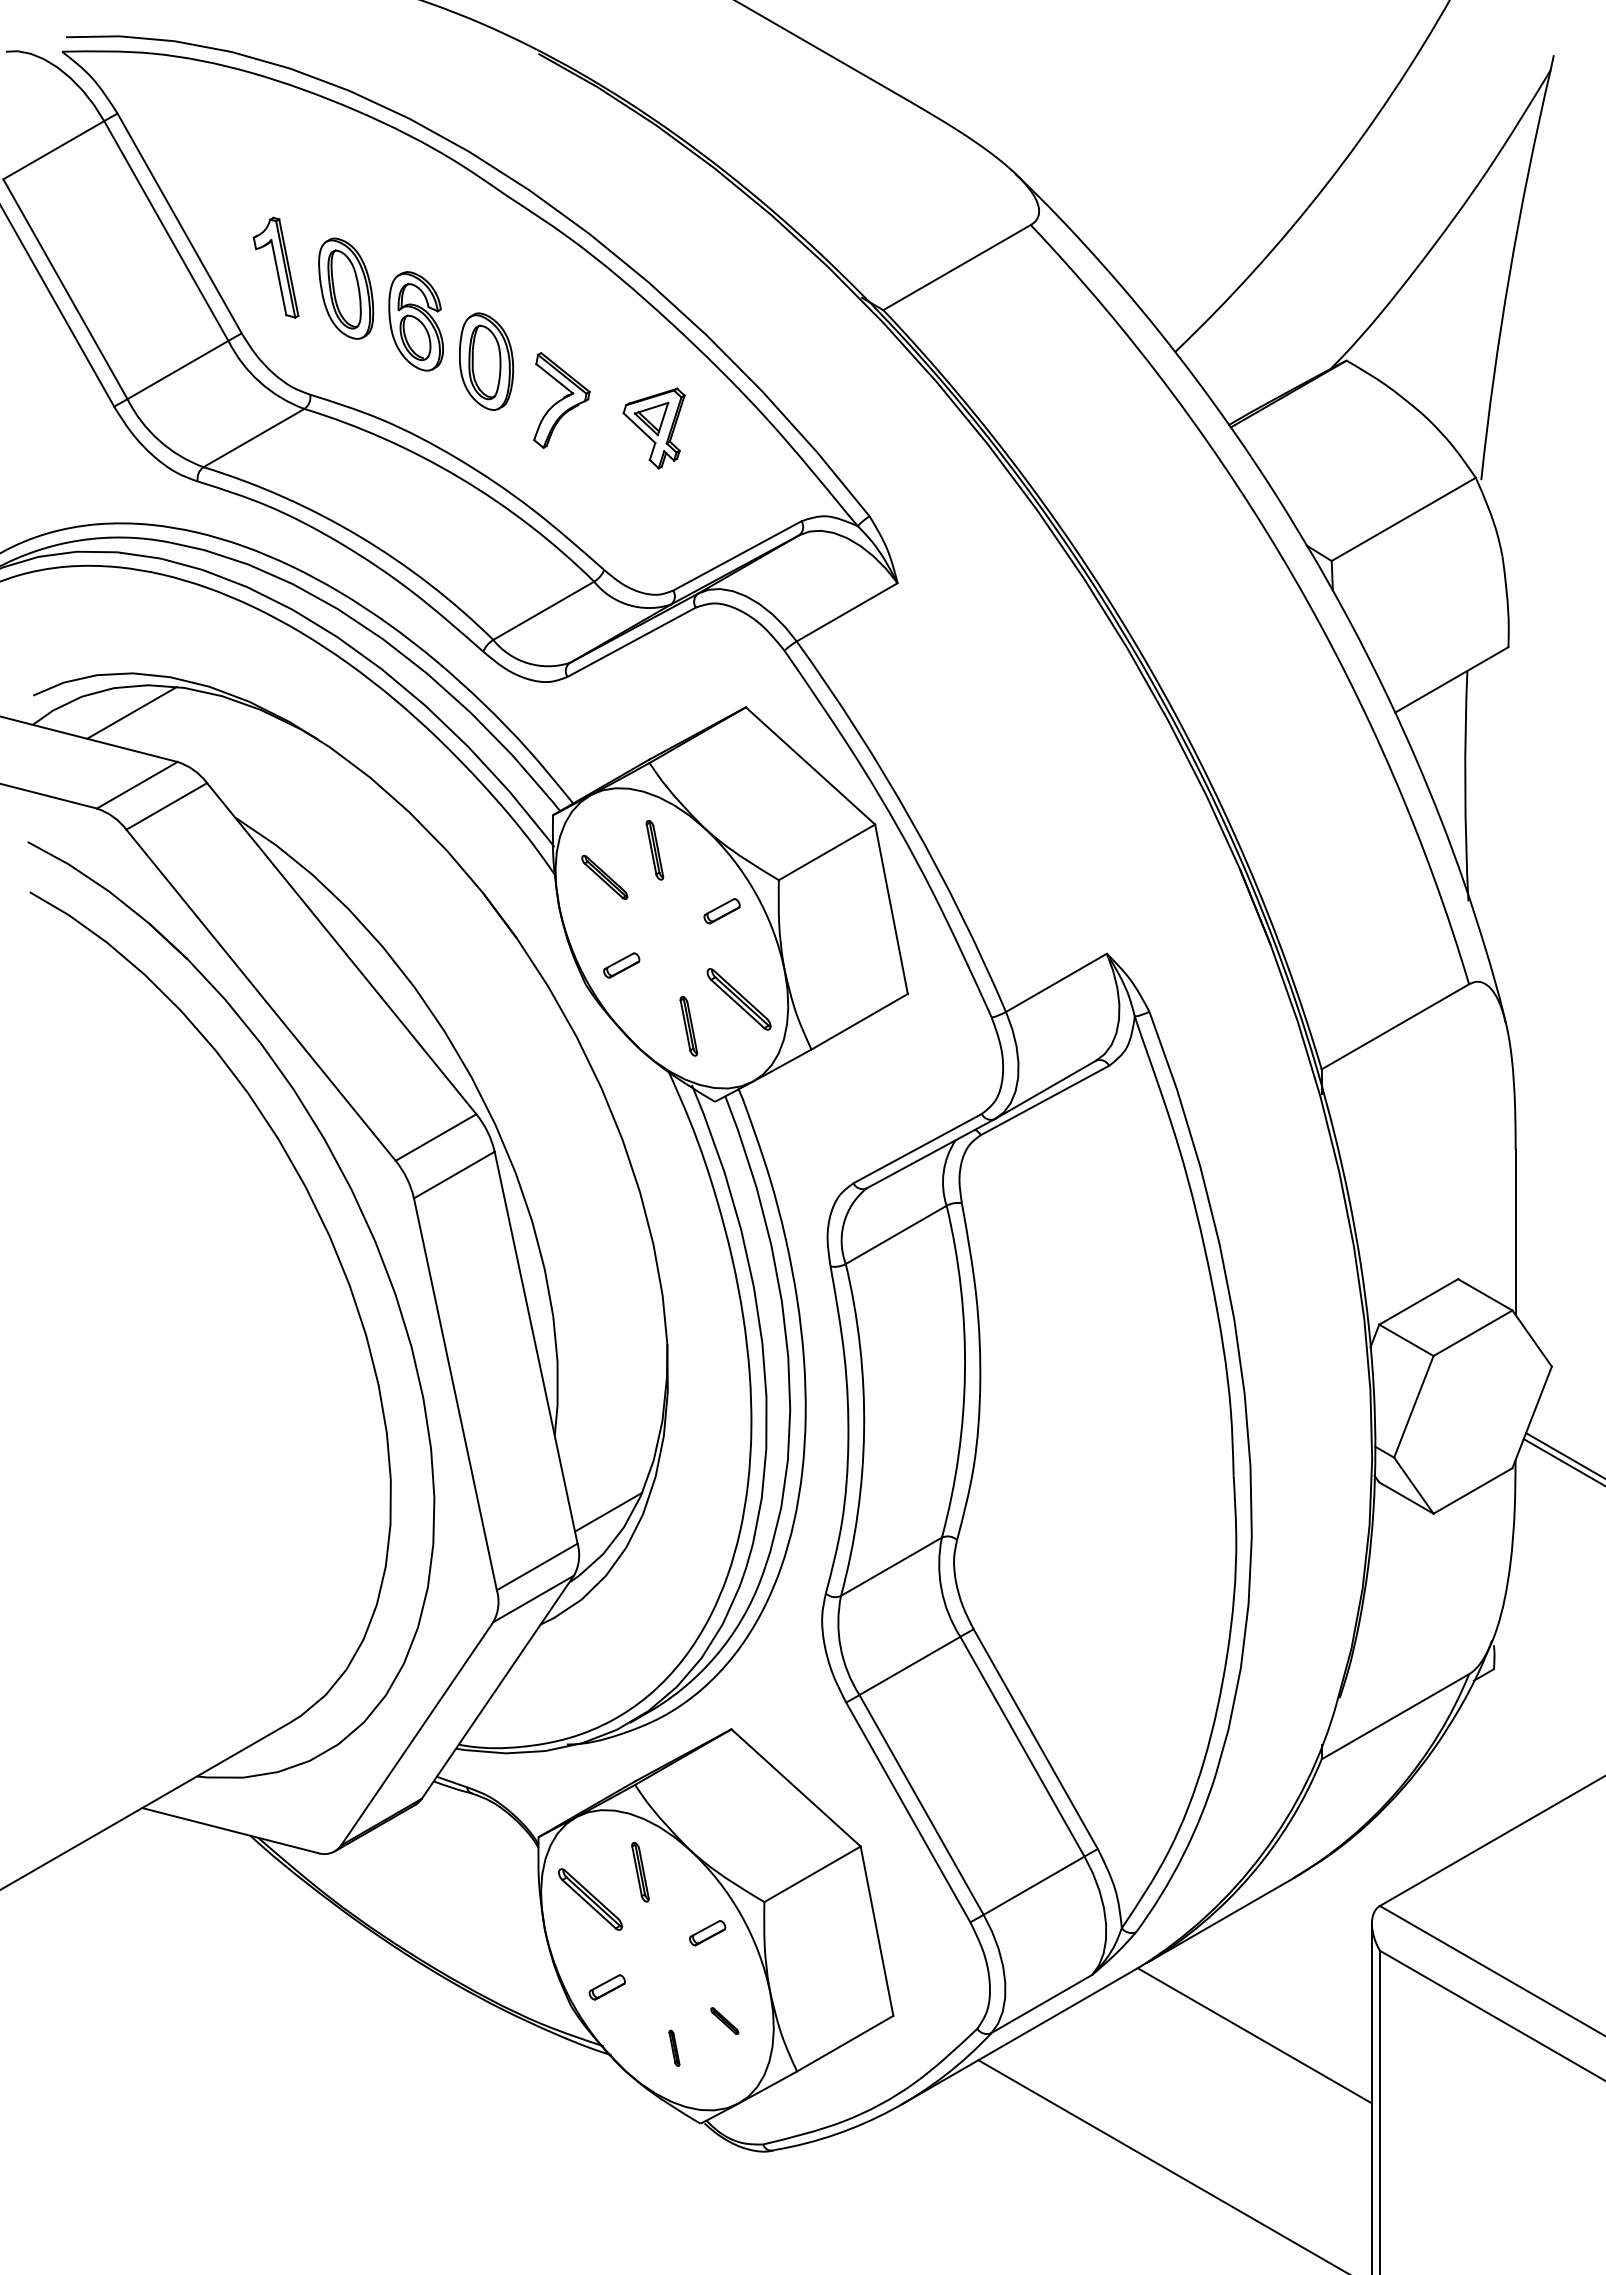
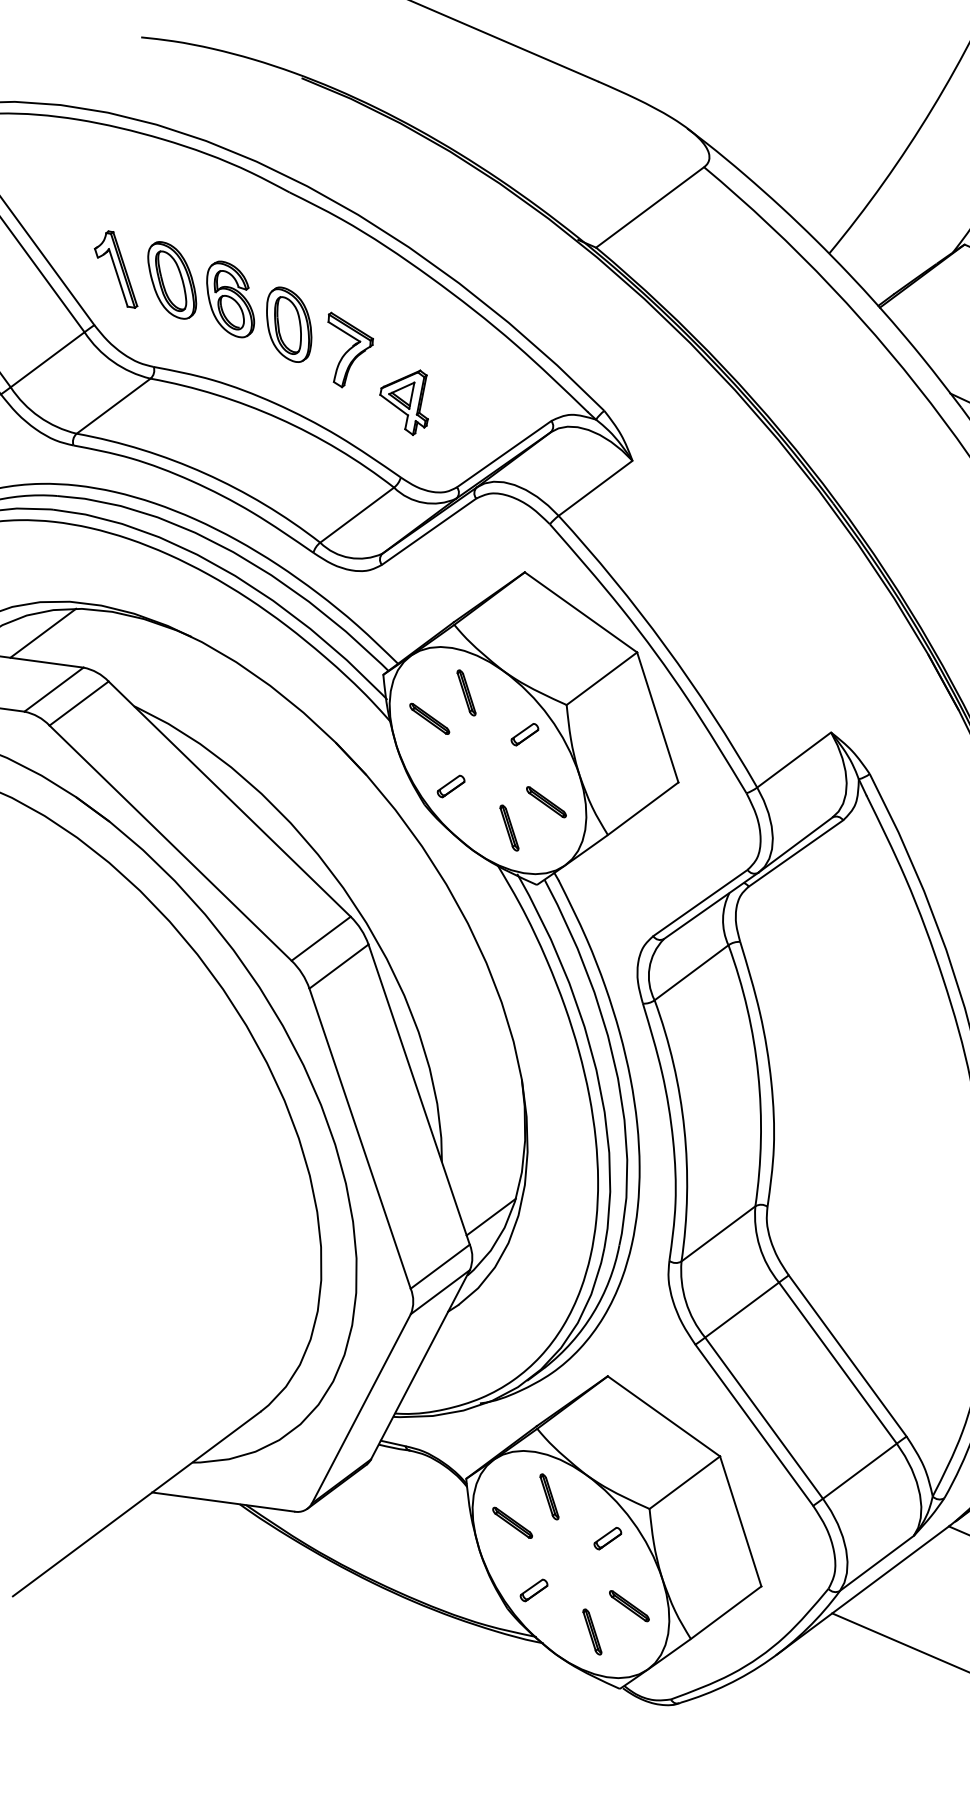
part: (653, 428) -> (405, 404), moved
part: (738, 998) -> (545, 801), size x0.71
part: (589, 1898) -> (511, 1522), size x0.71
part: (724, 2020) -> (629, 1605), size x1.67
part: (674, 2048) -> (592, 1632), size x1.67

